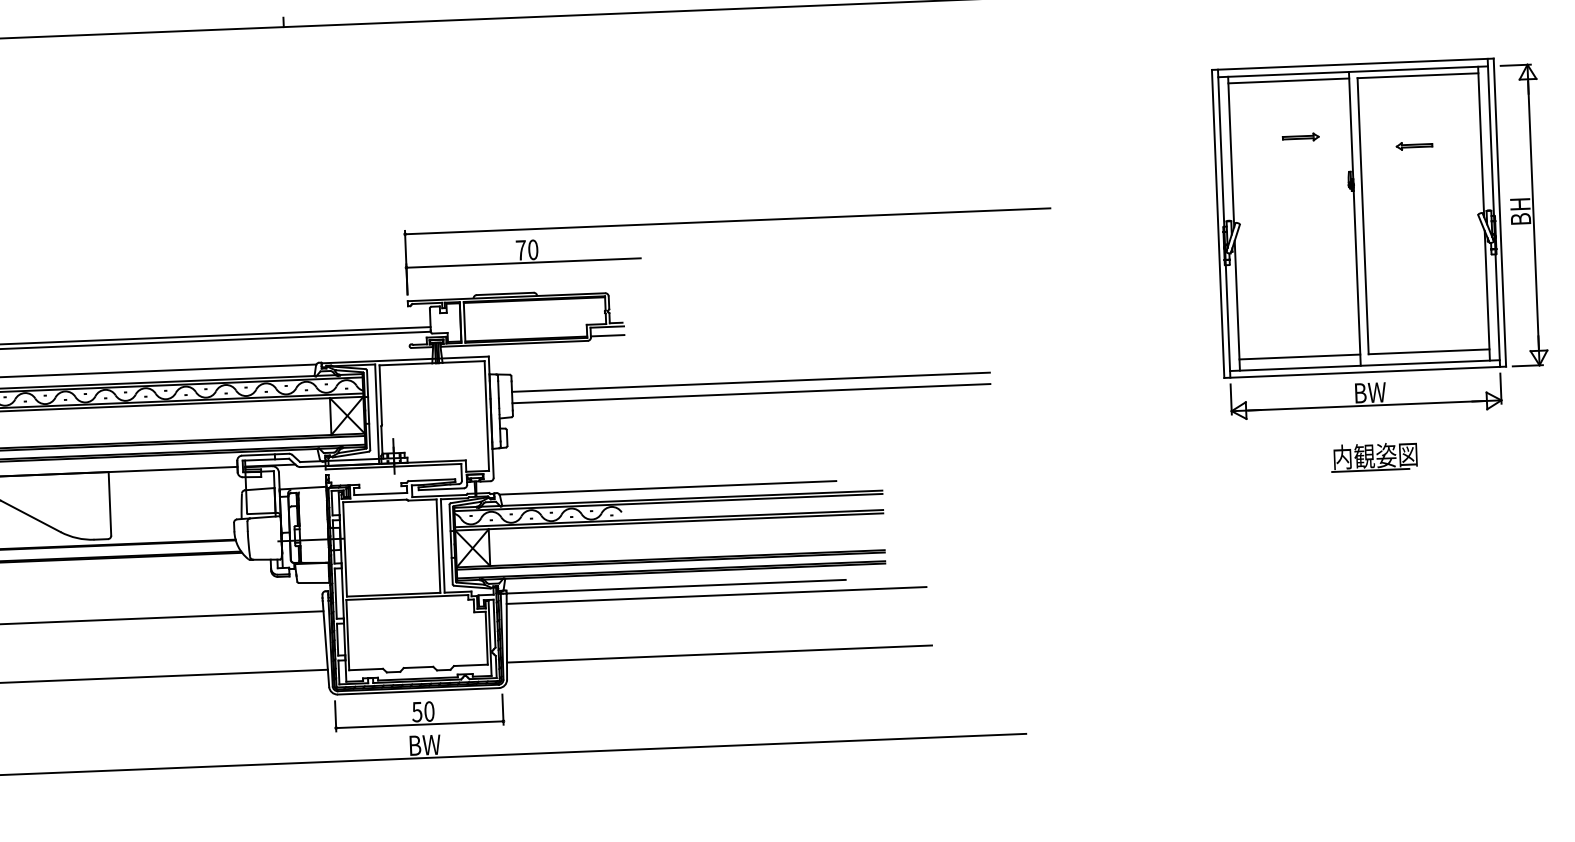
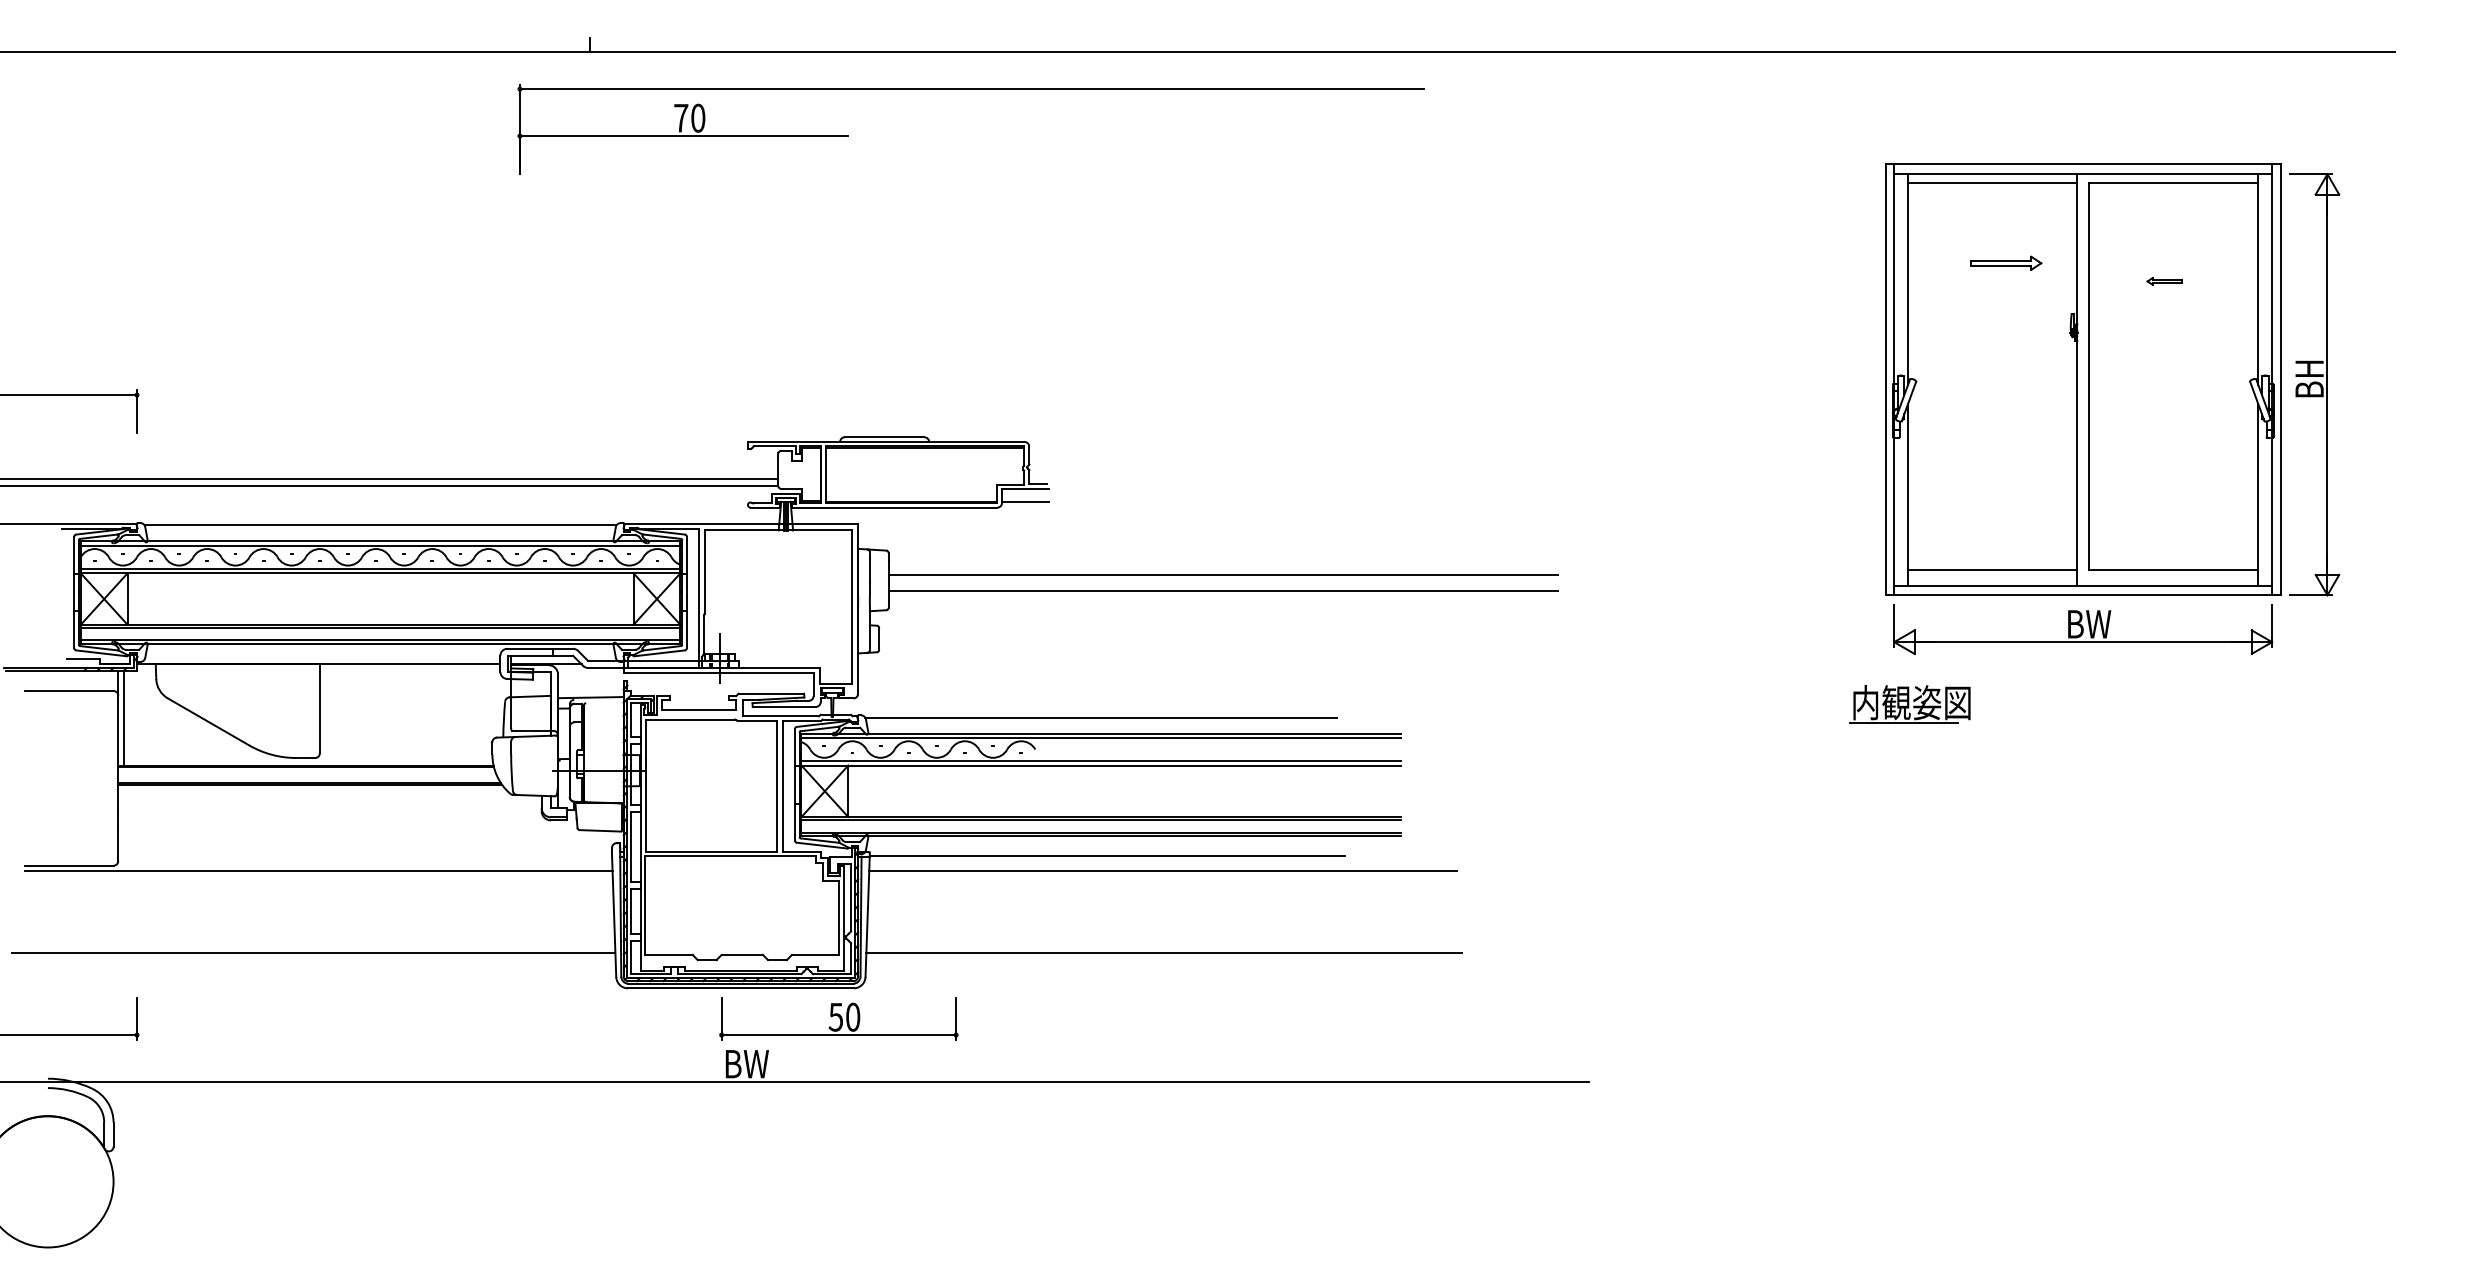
part: (1300, 137) -> (2006, 262), size x1.4
part: (1414, 146) -> (2164, 281), size x0.7
part: (726, 221) -> (970, 89), moved
part: (1373, 457) -> (1909, 704), moved
part: (419, 712) -> (838, 1018), moved

